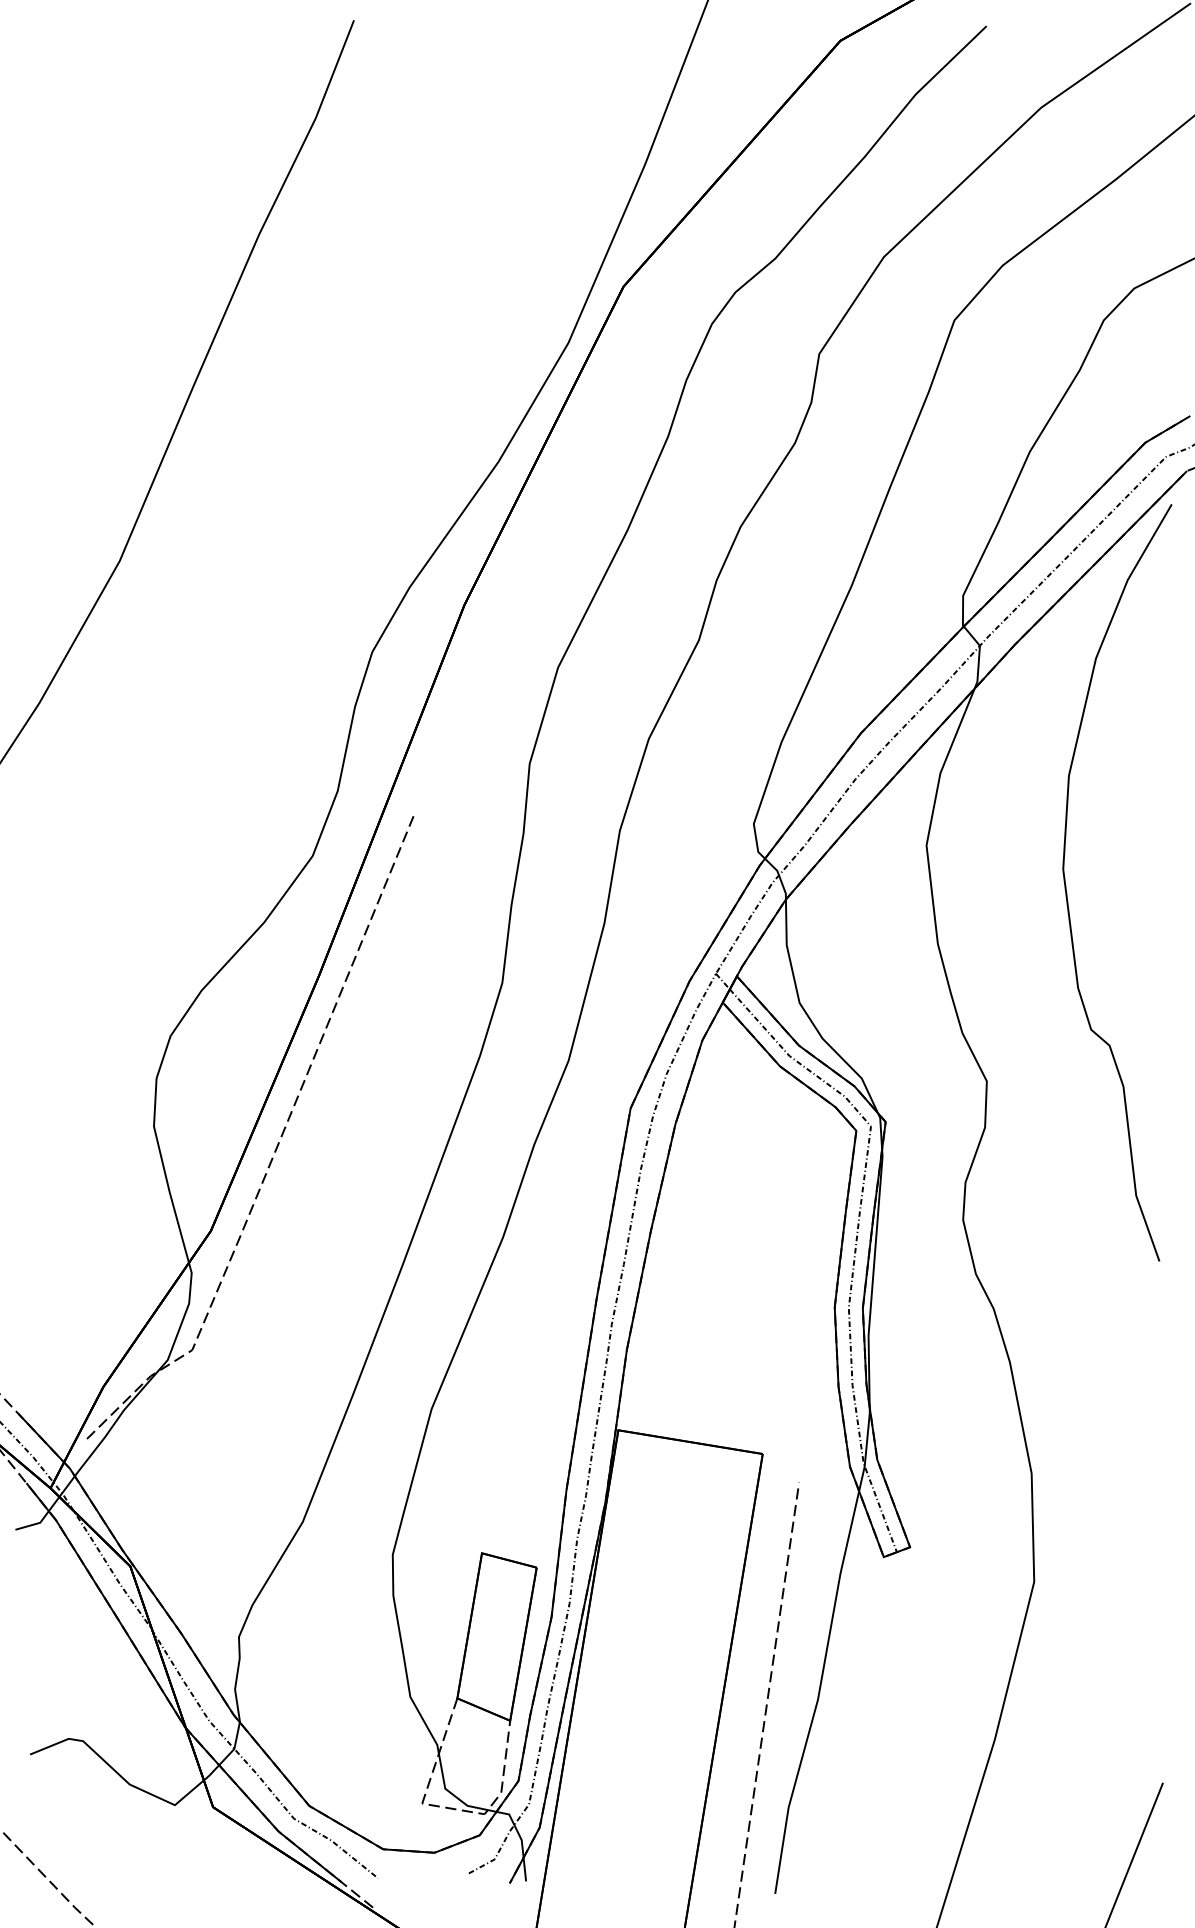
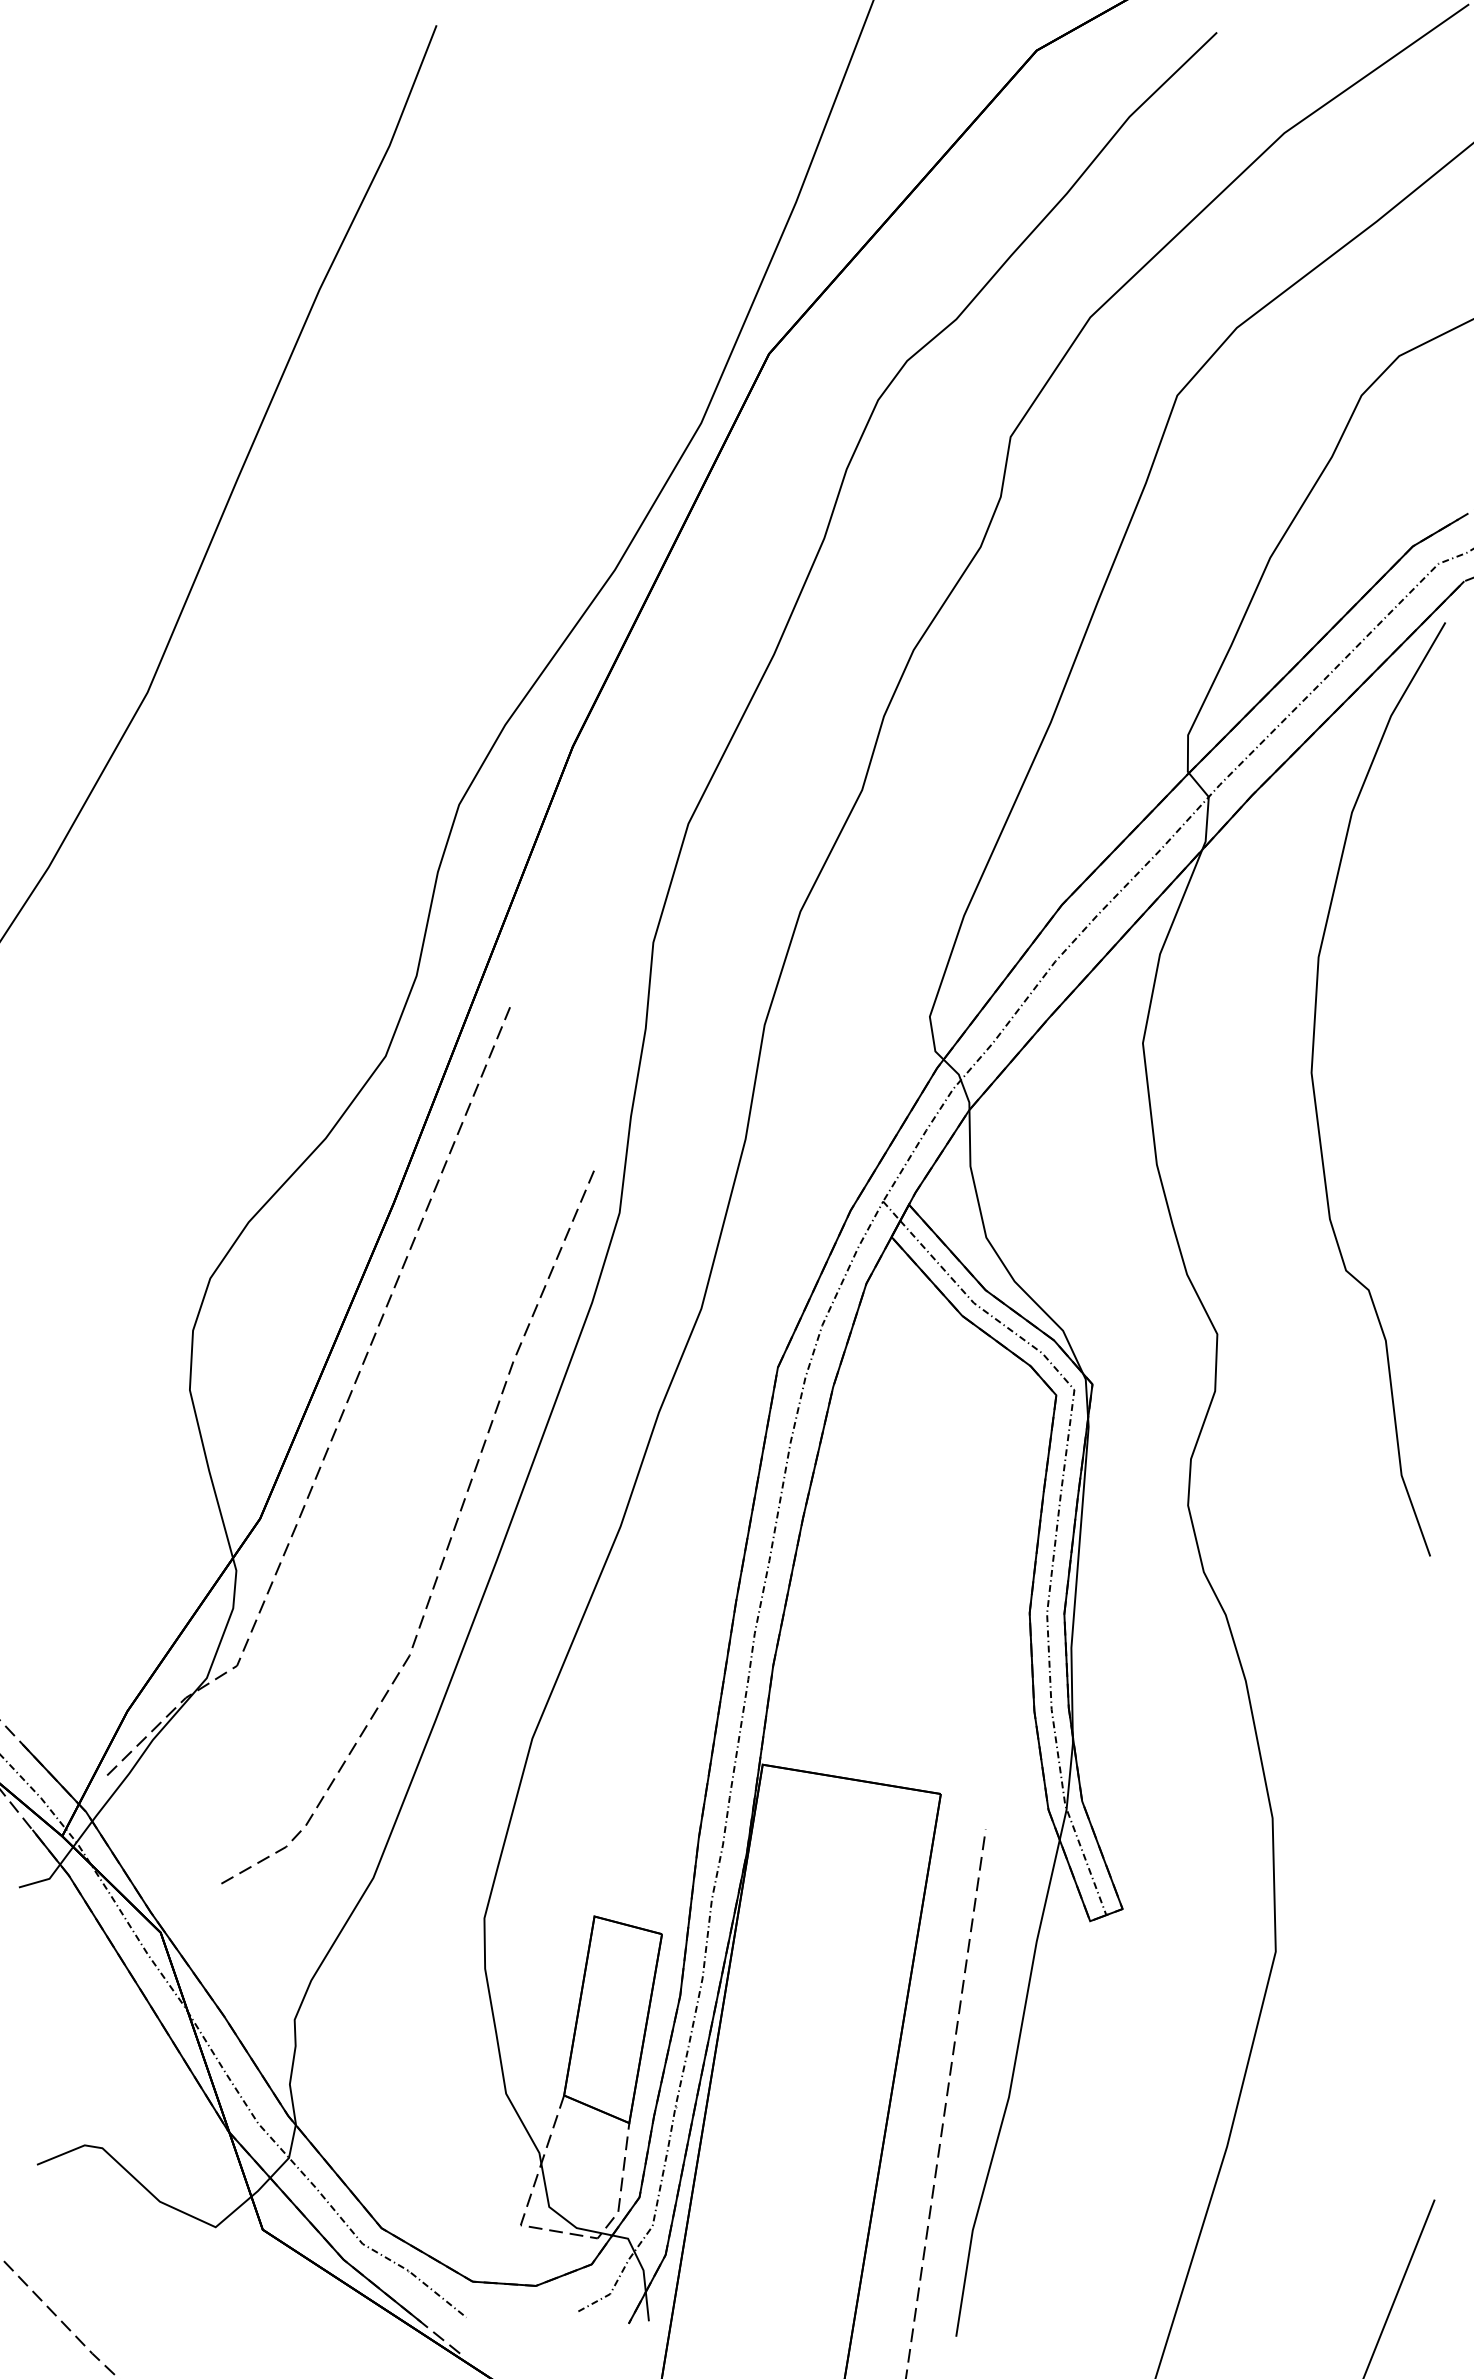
curve: (362, 1251) -> (447, 1544), added

